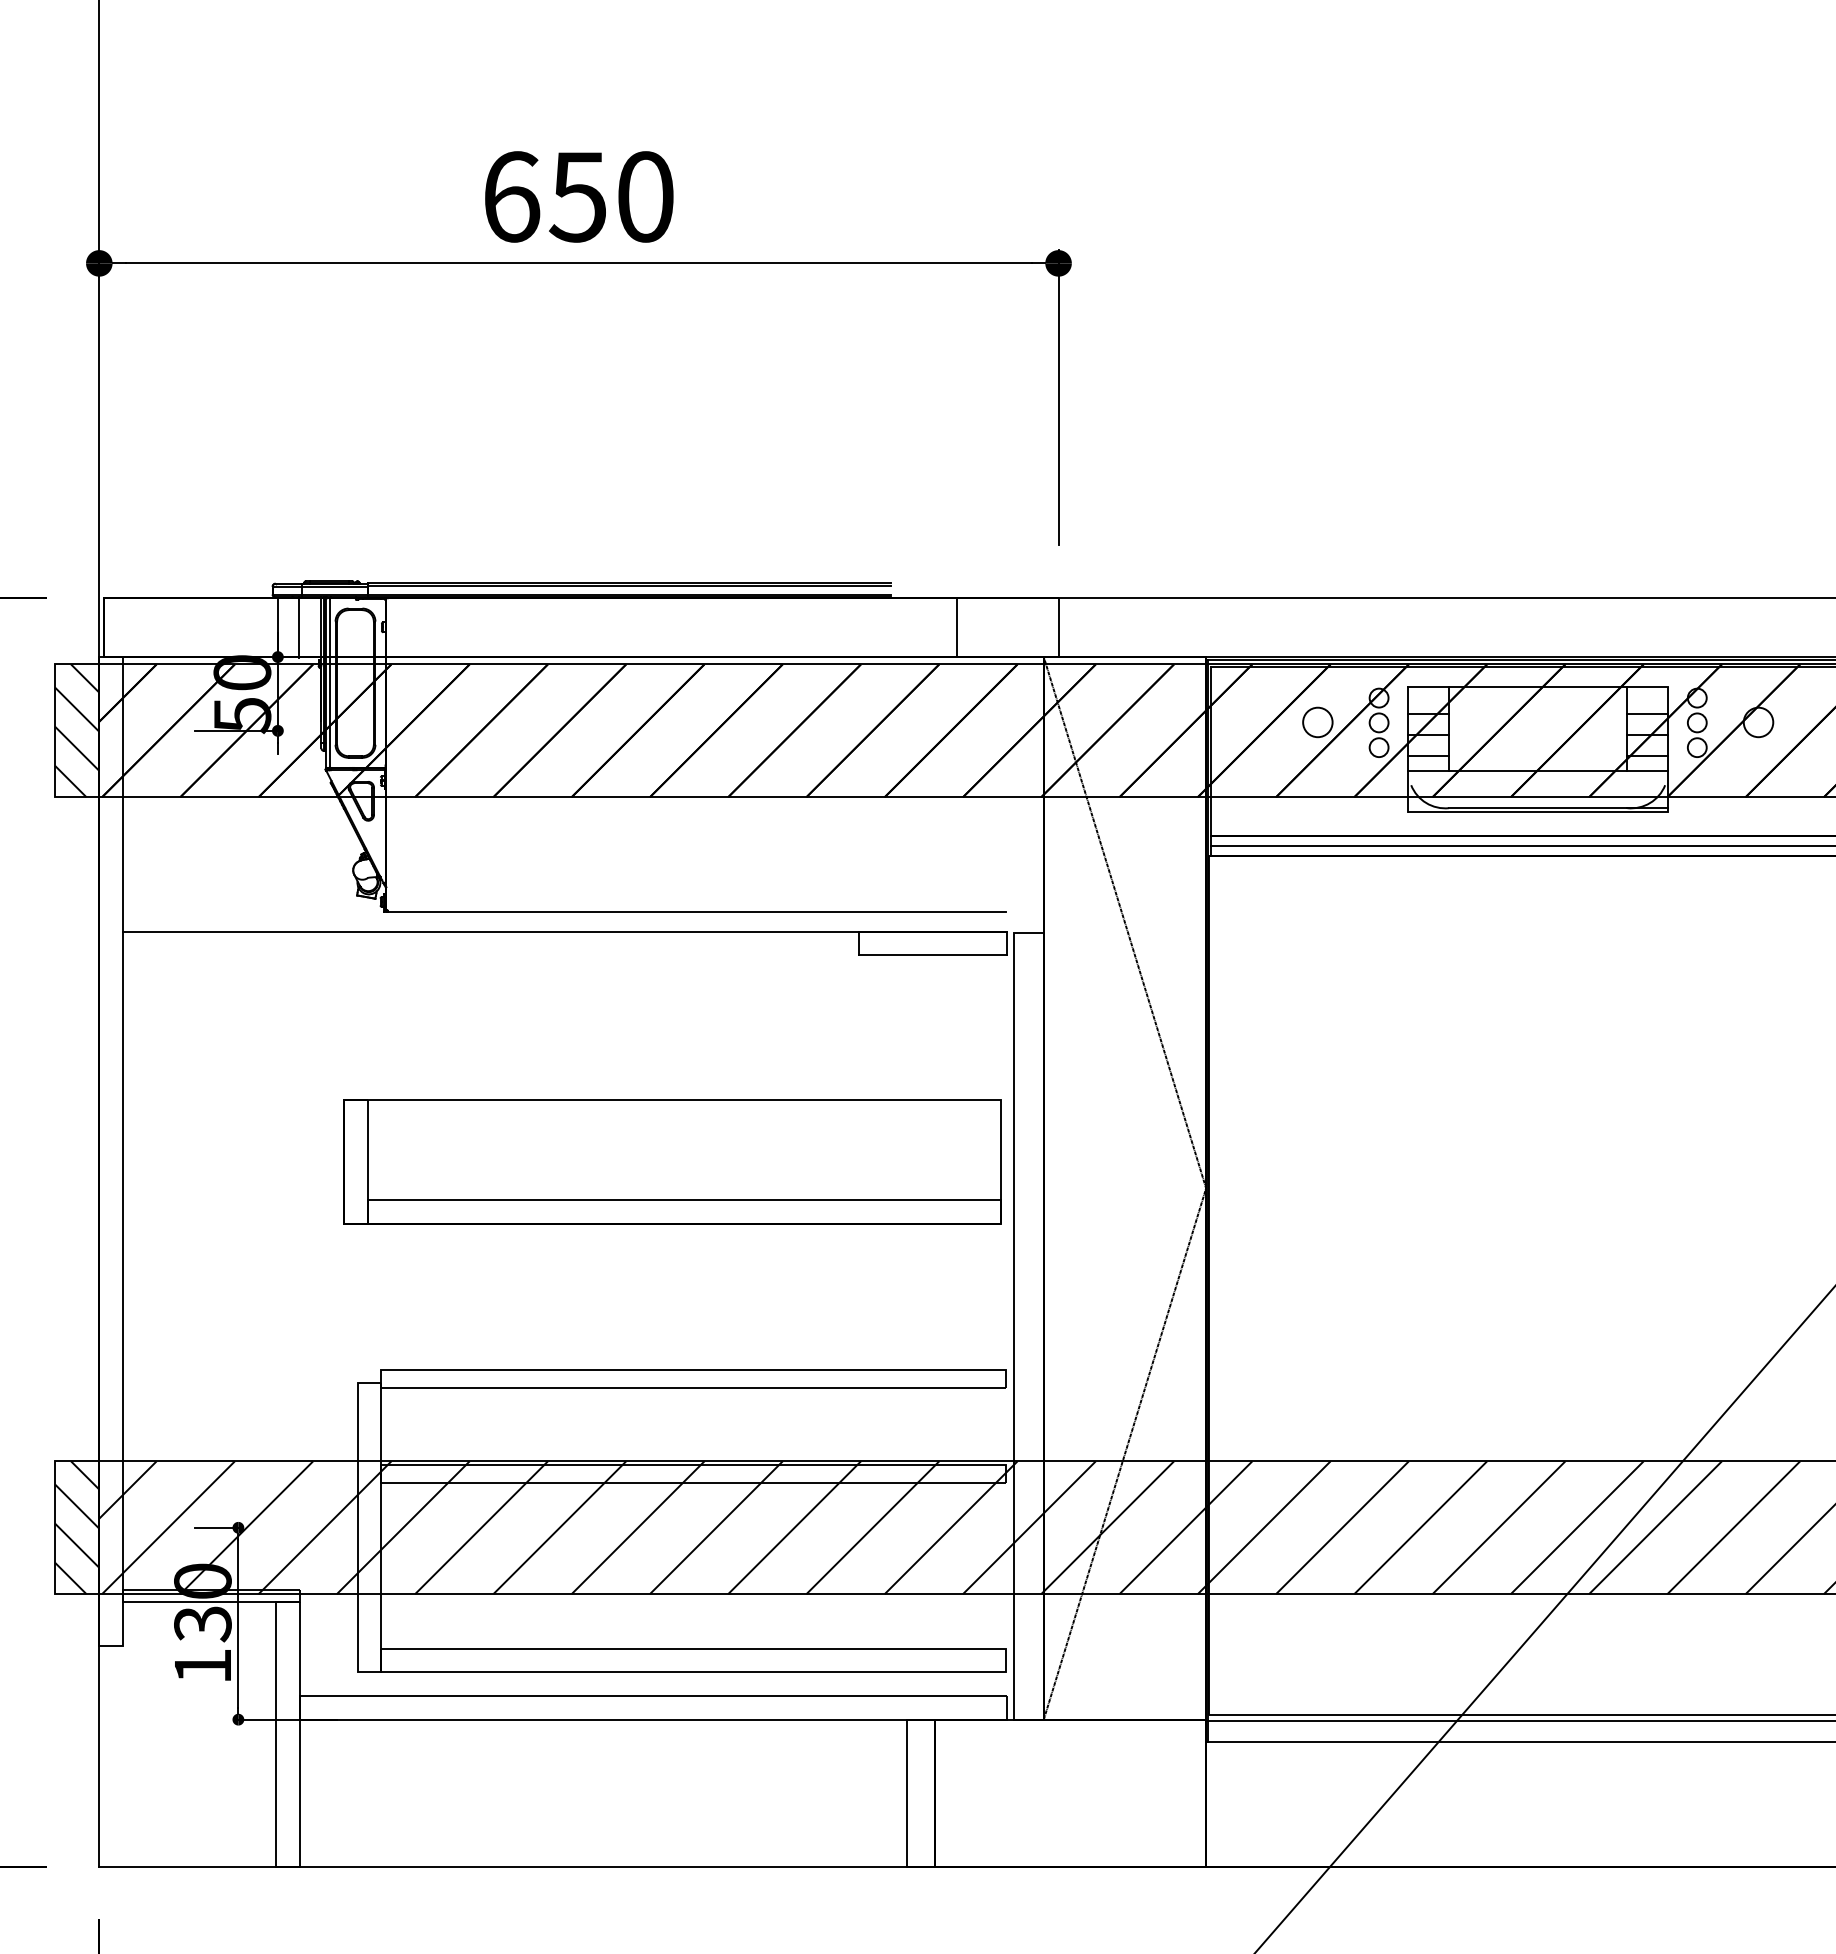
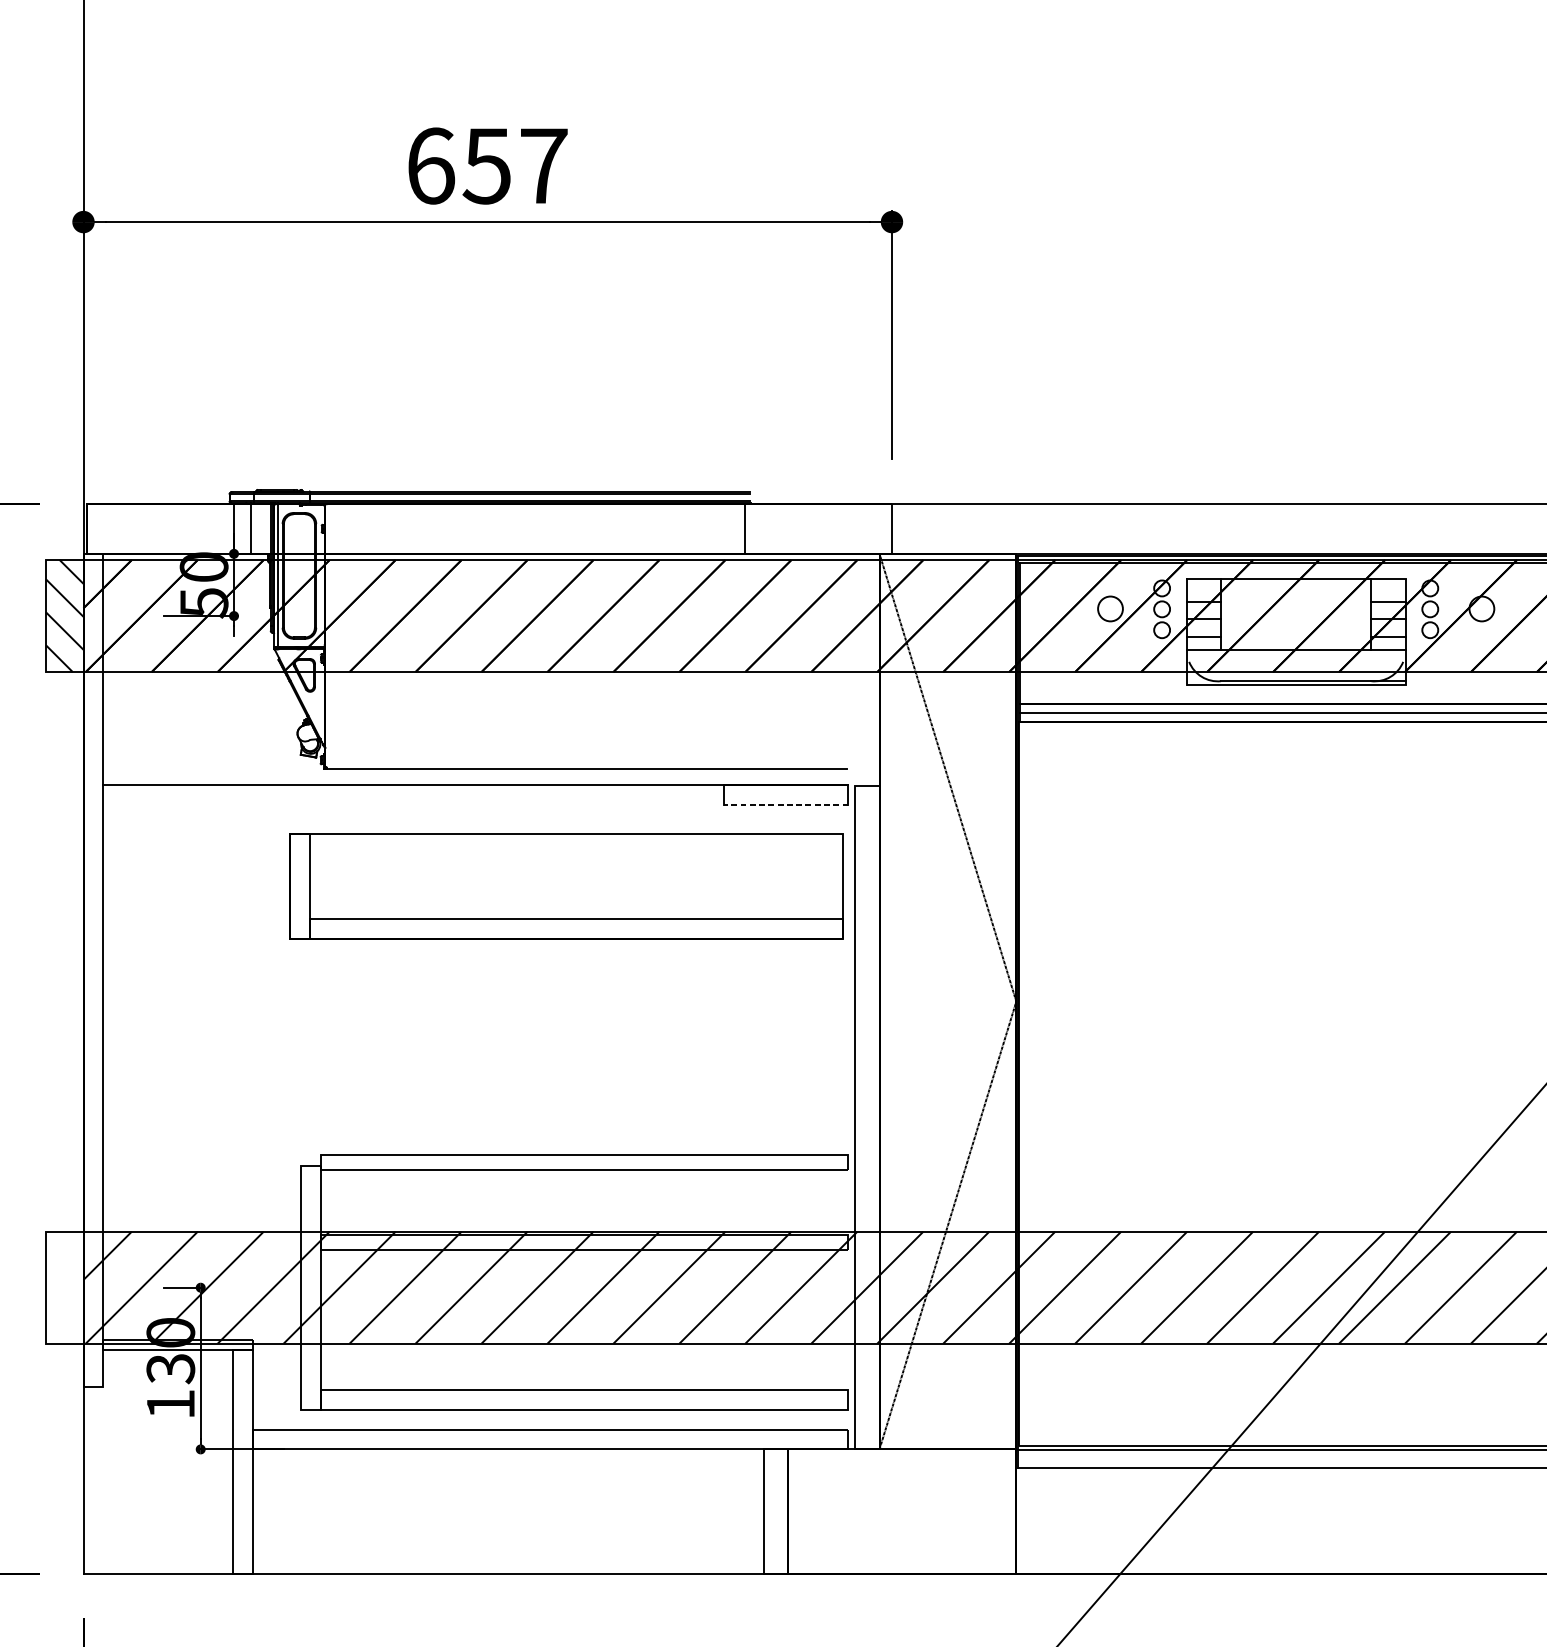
text: (645, 196) -> (543, 165), 650 -> 657
line: (956, 627) -> (745, 528), moved
line: (933, 955) -> (786, 805), solid -> dashed
part: (672, 1161) -> (566, 886), moved
hatch: (77, 1527) -> (65, 1287), removed

